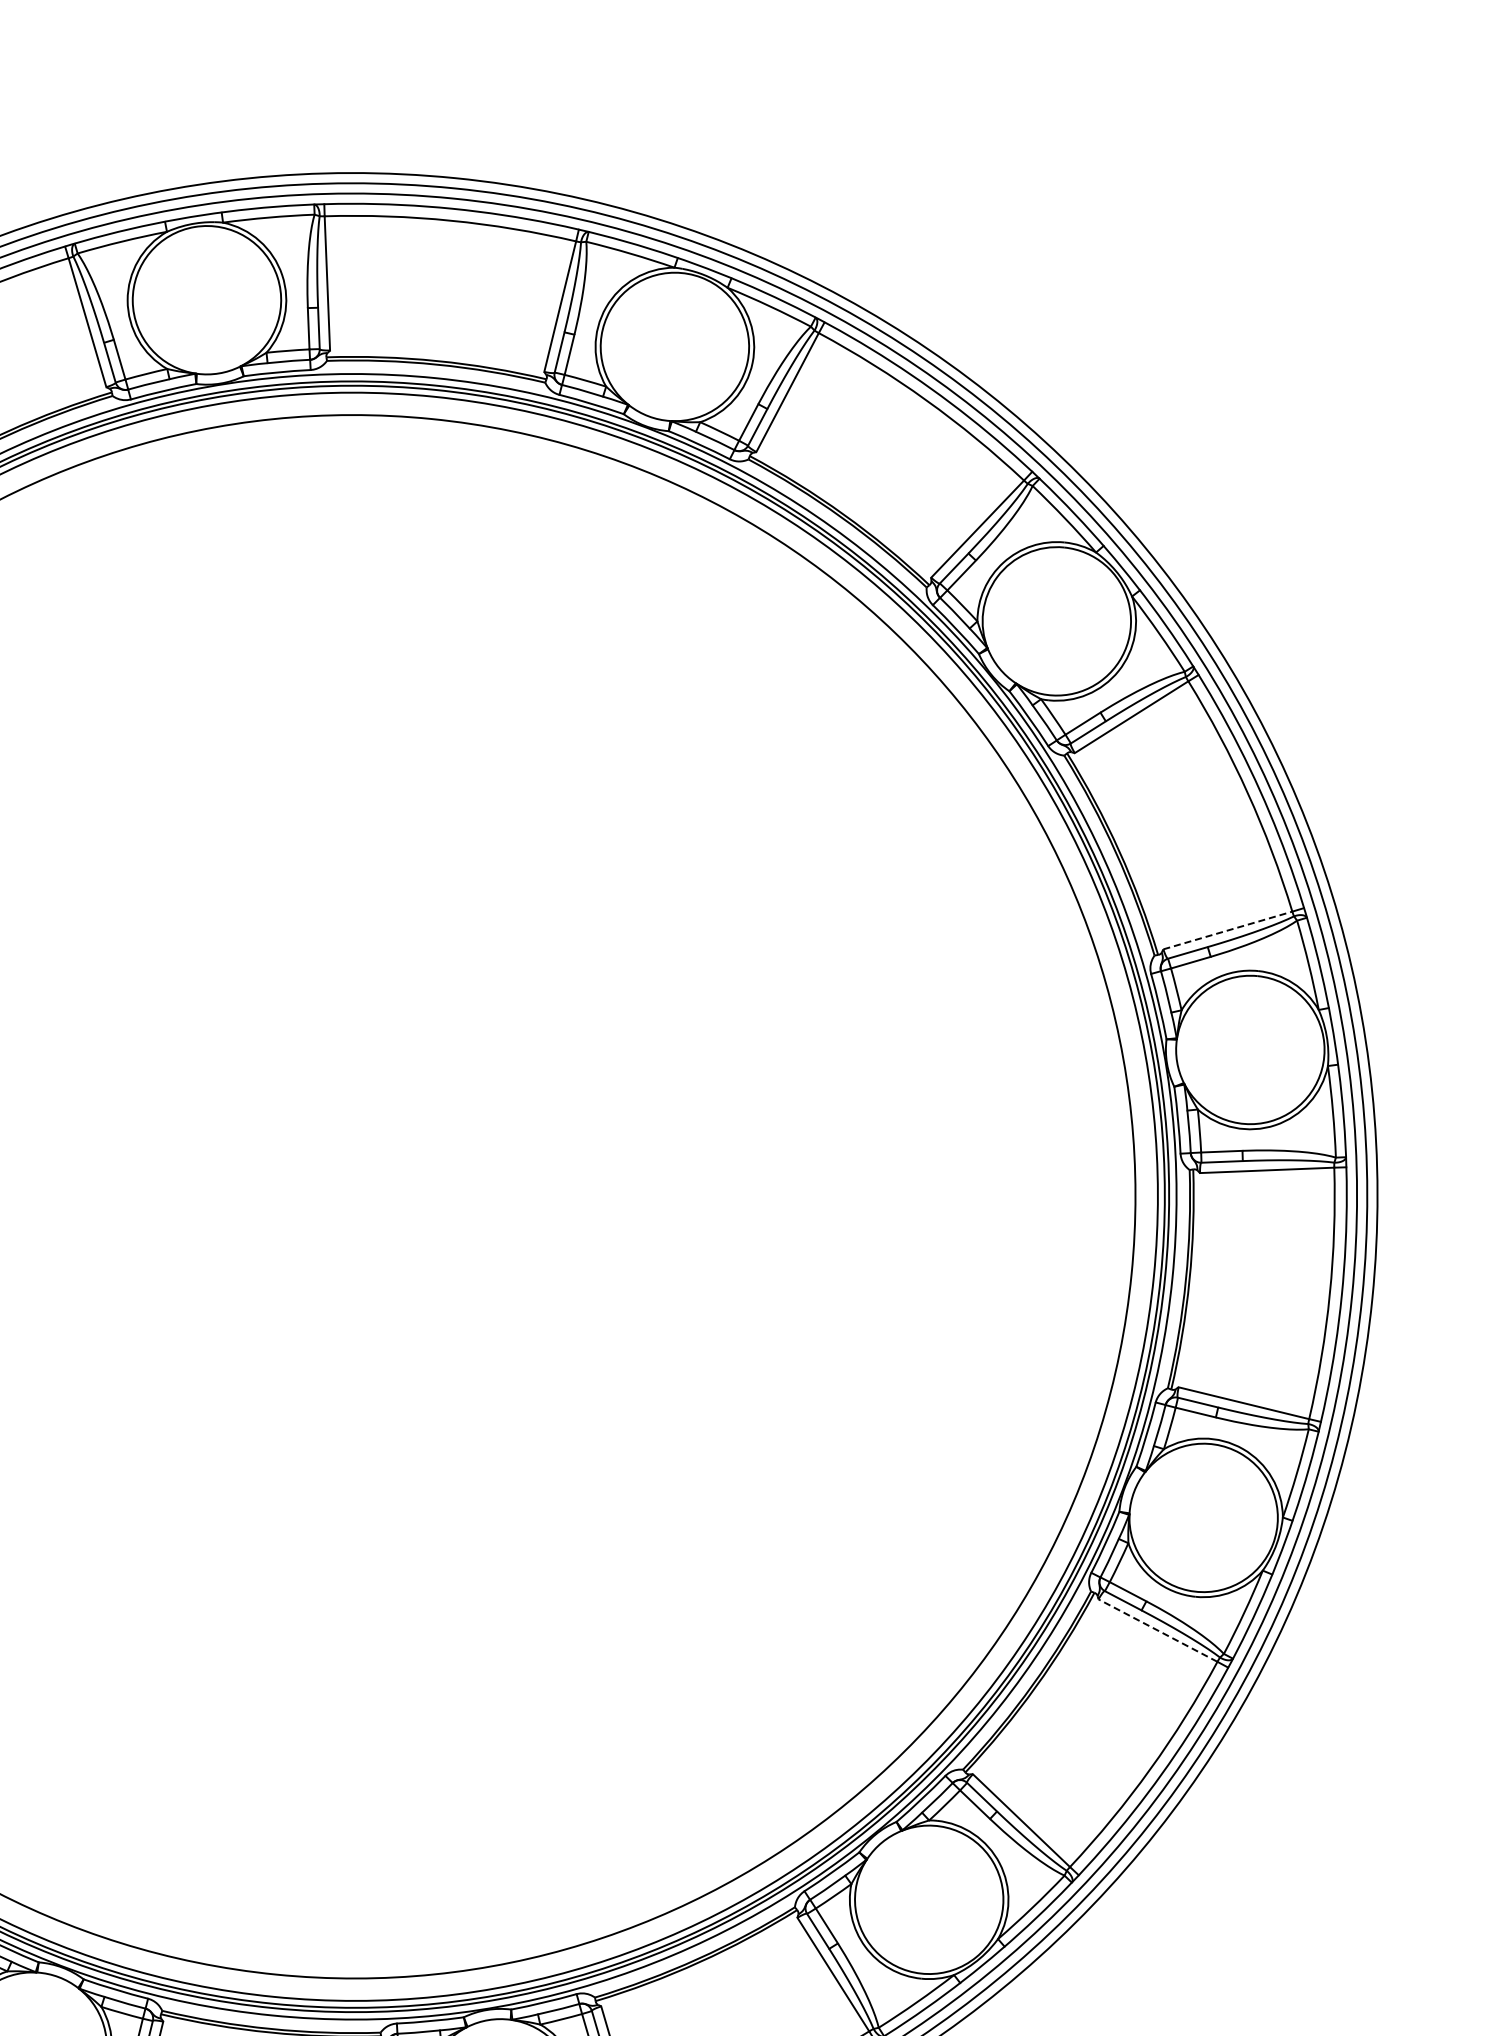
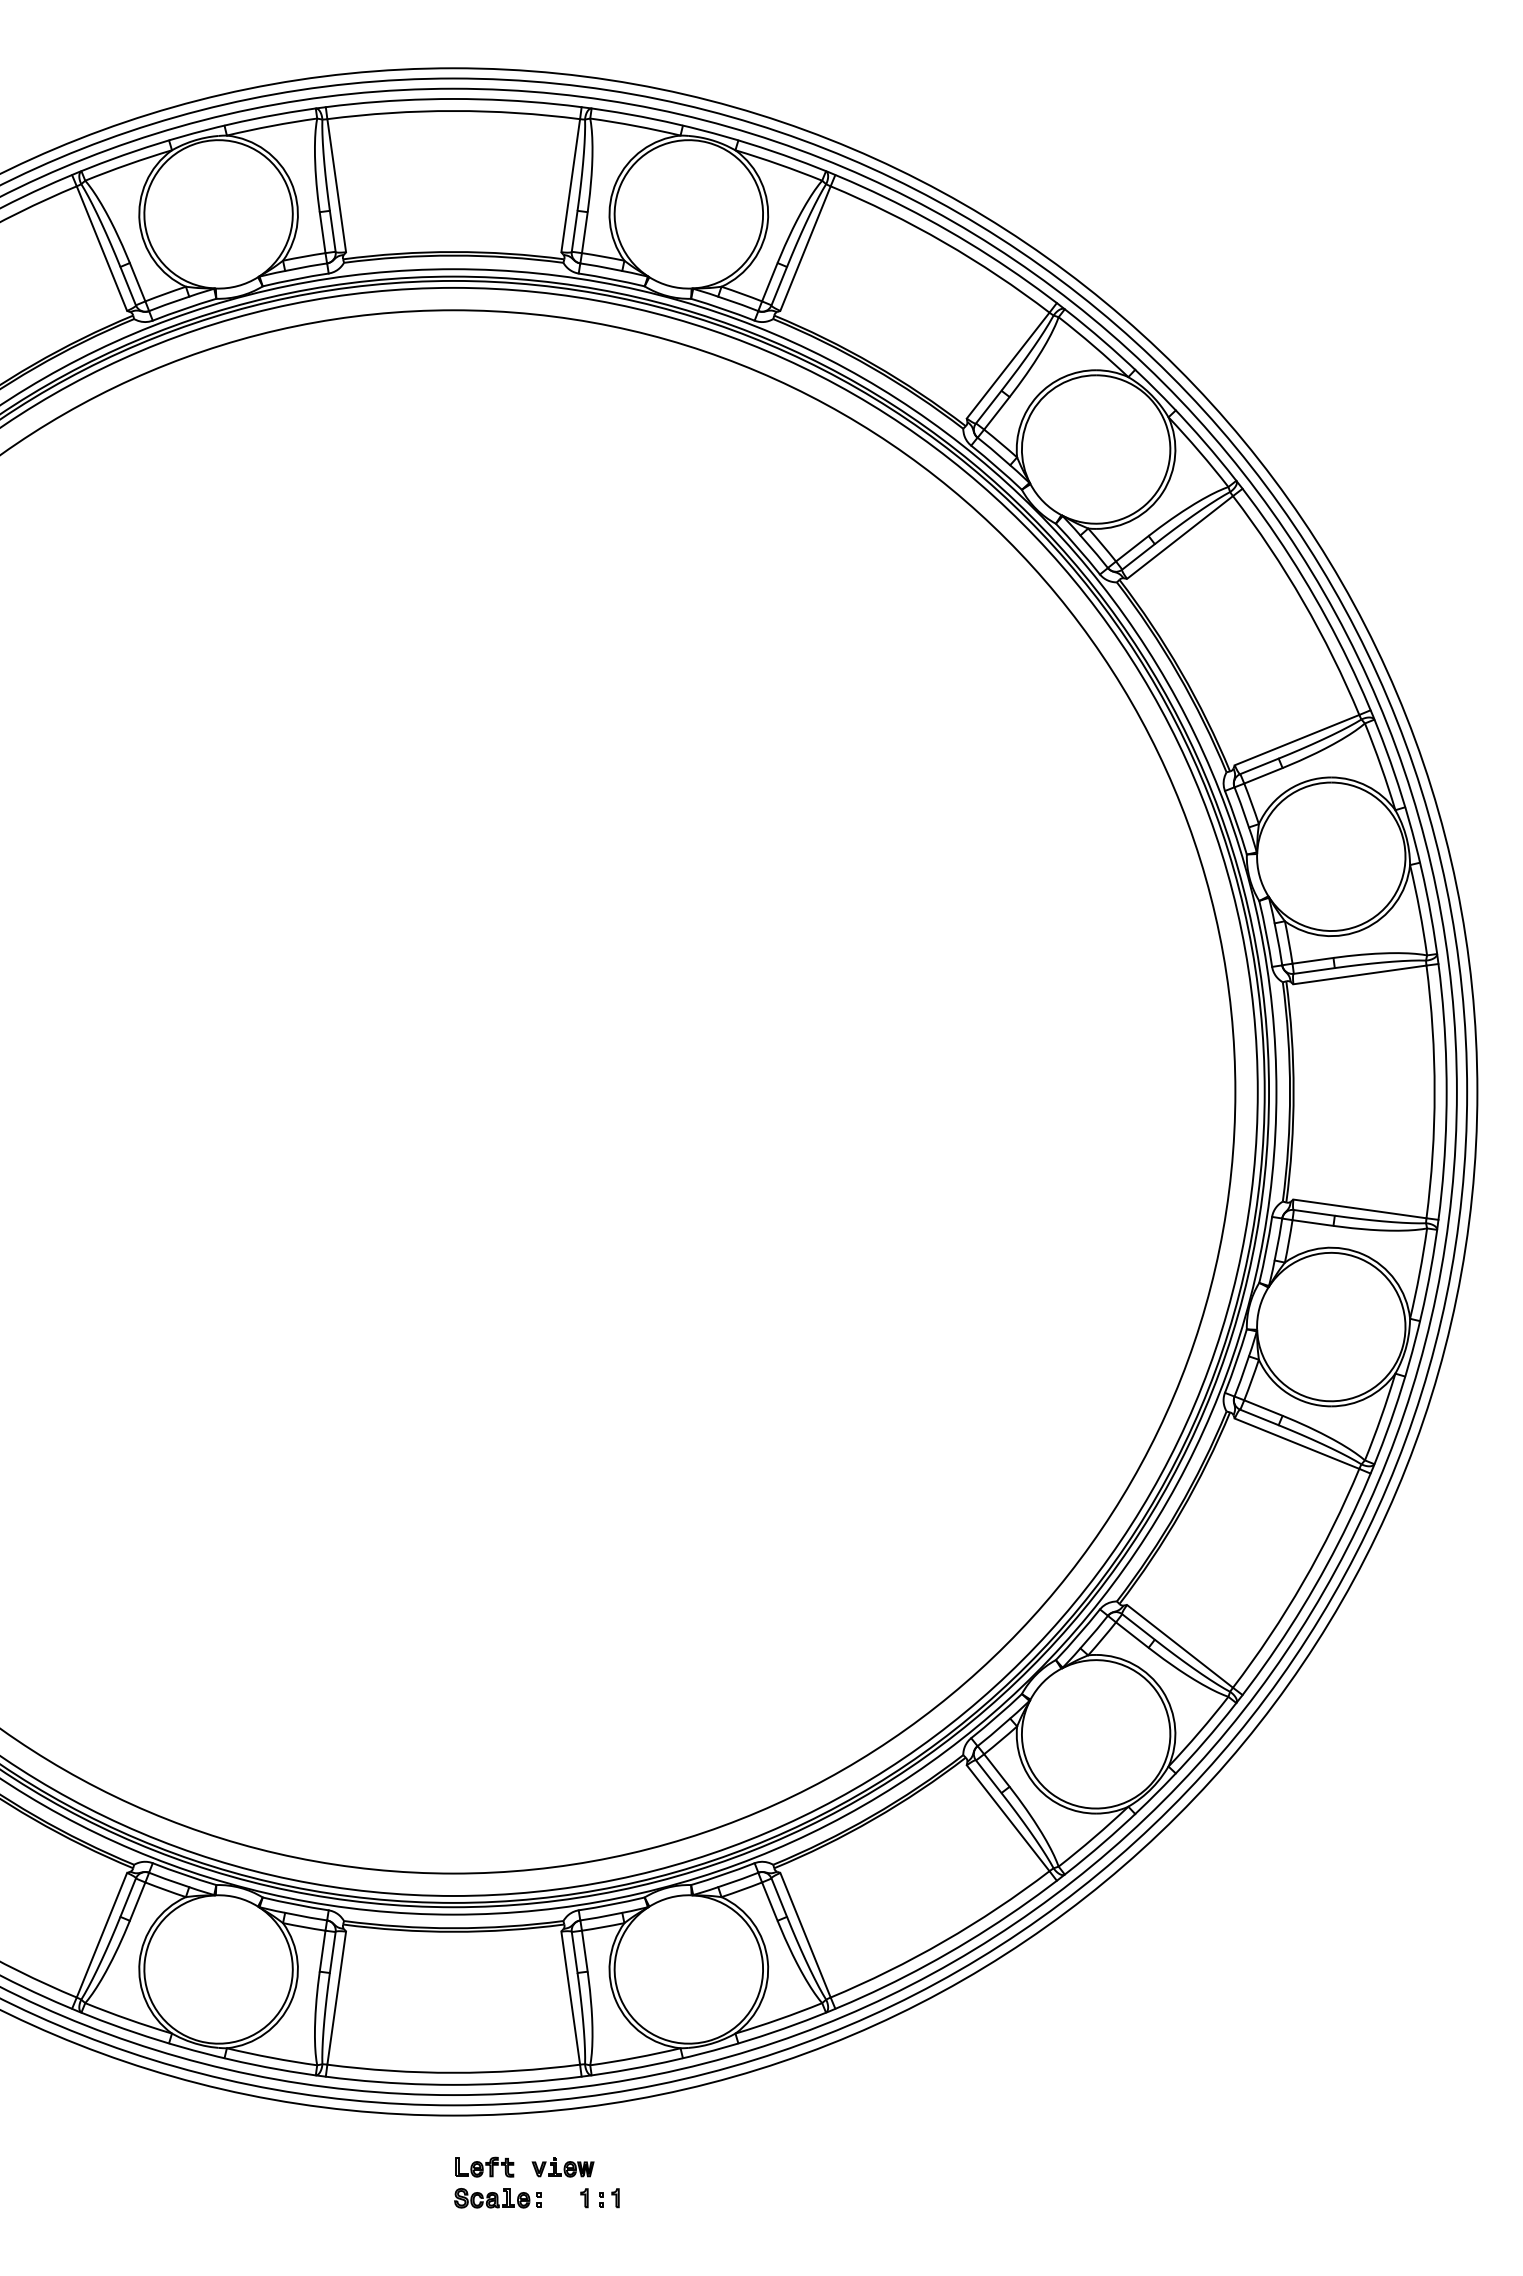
line: (1228, 929) -> (1297, 739), dashed -> solid
line: (1157, 1630) -> (1296, 1443), dashed -> solid

